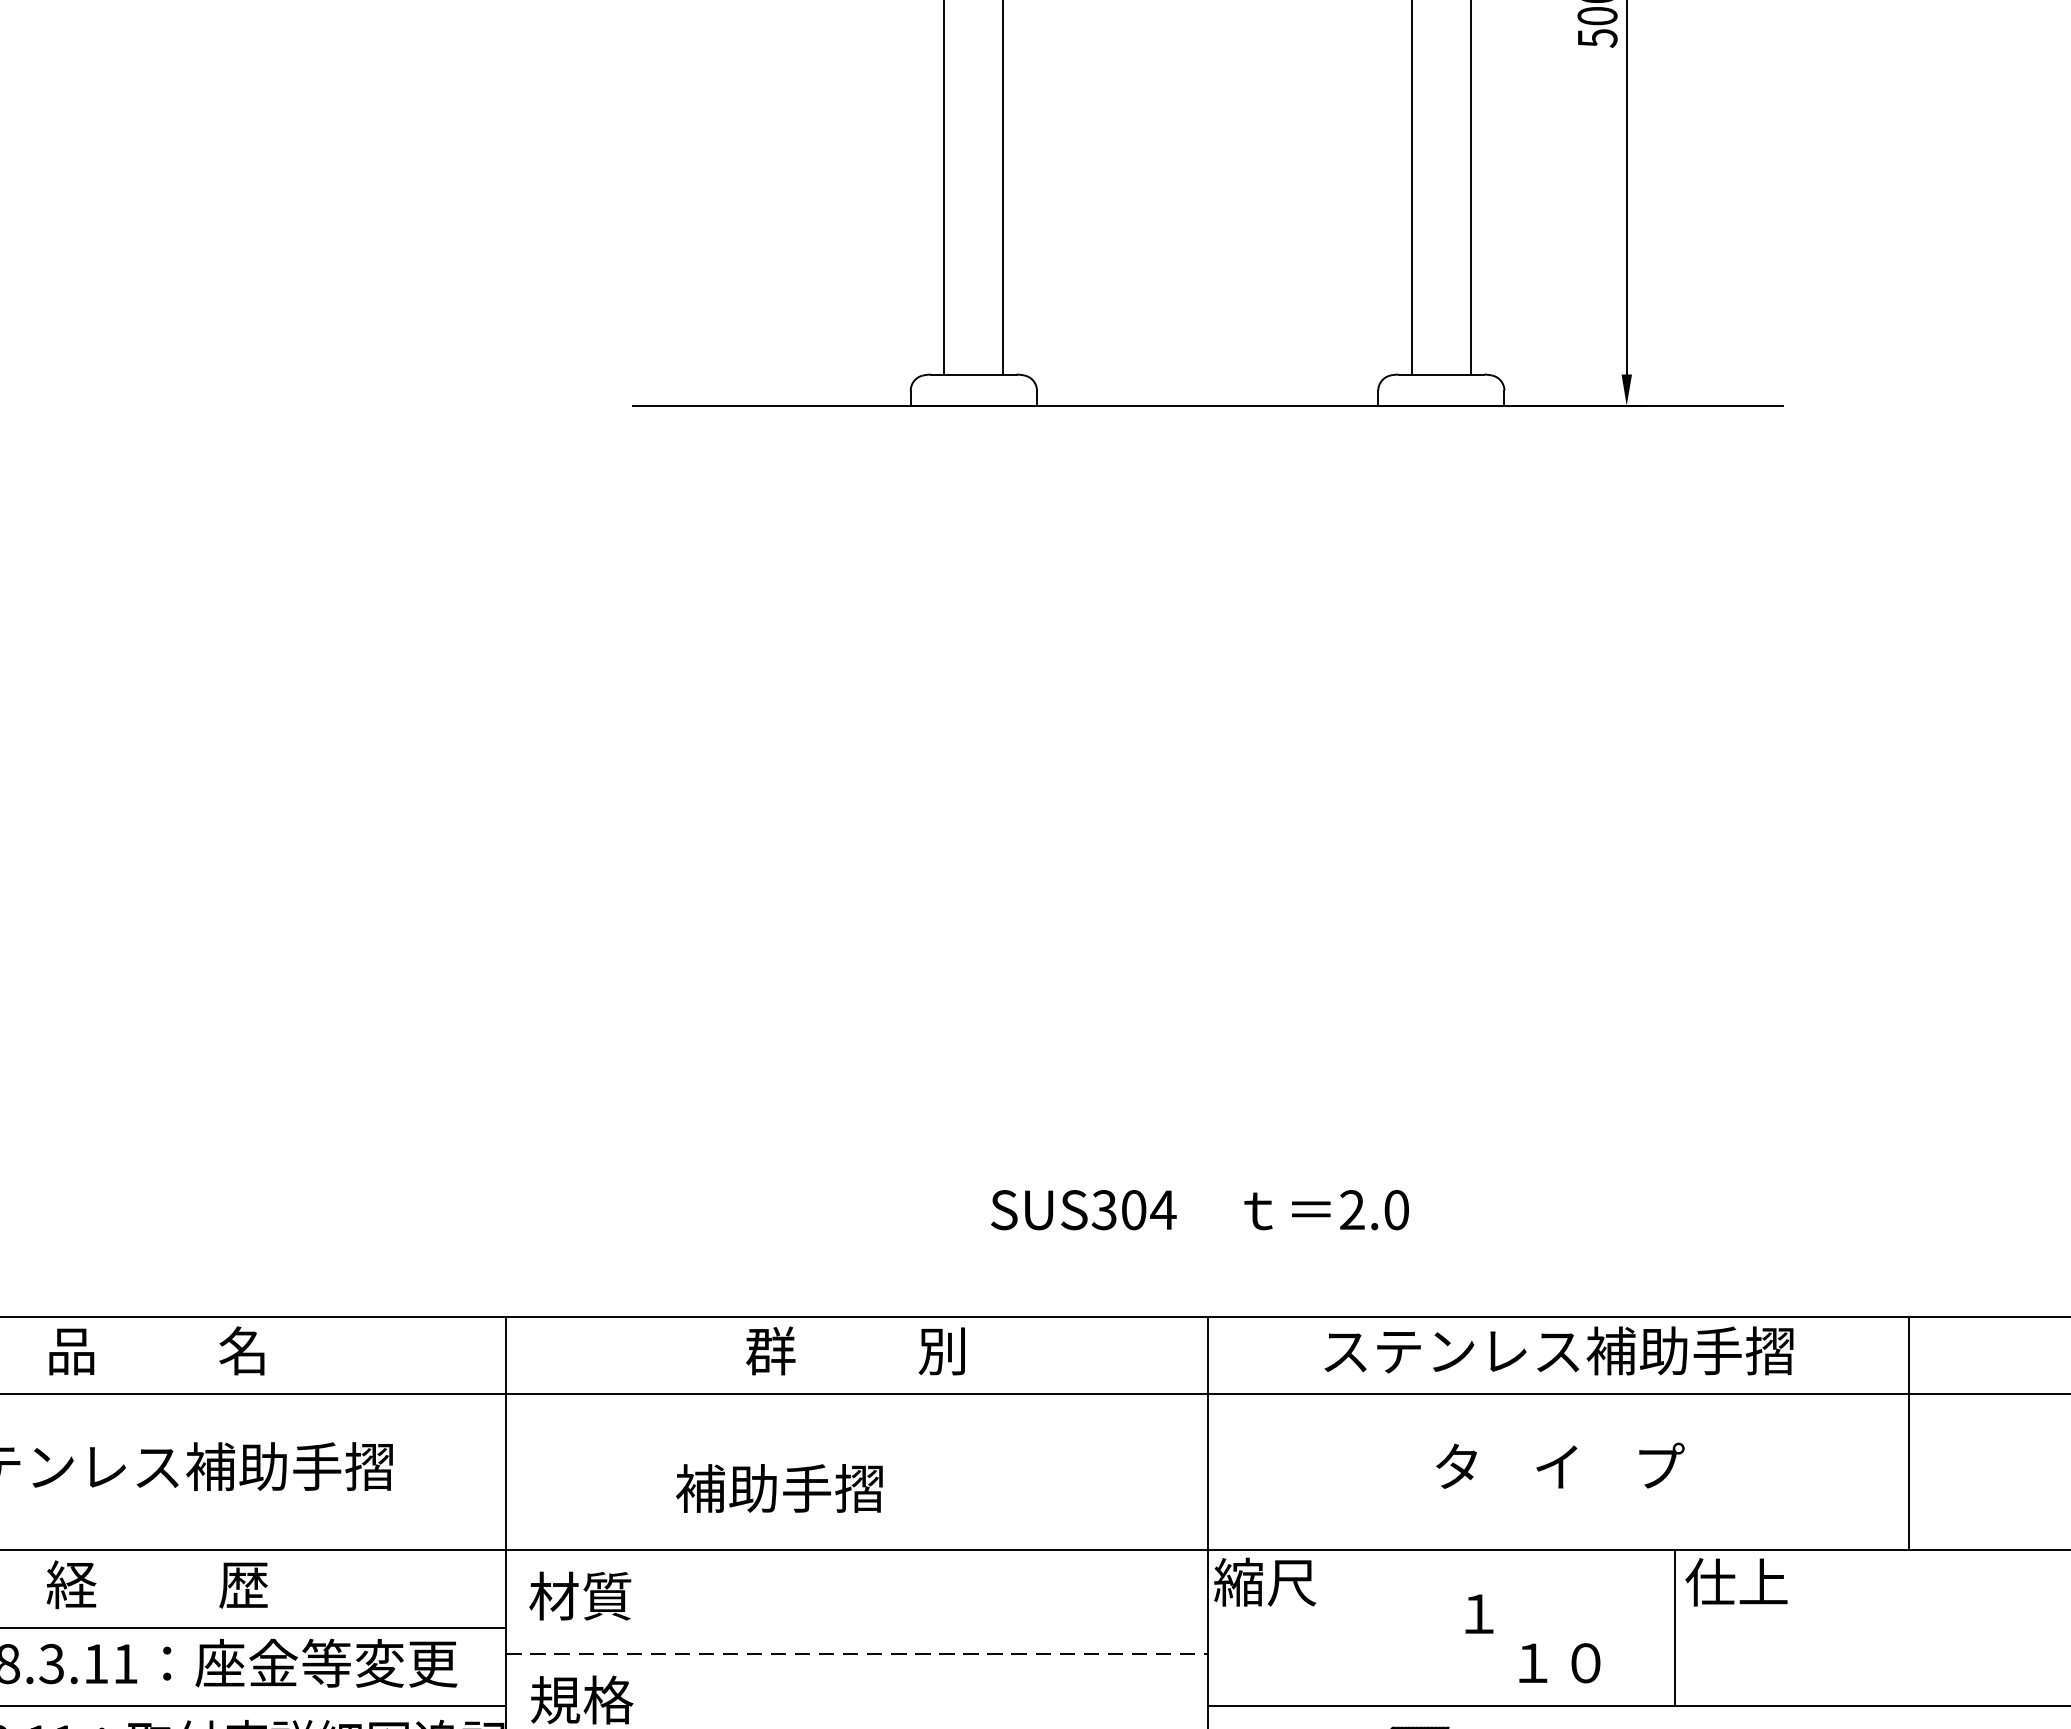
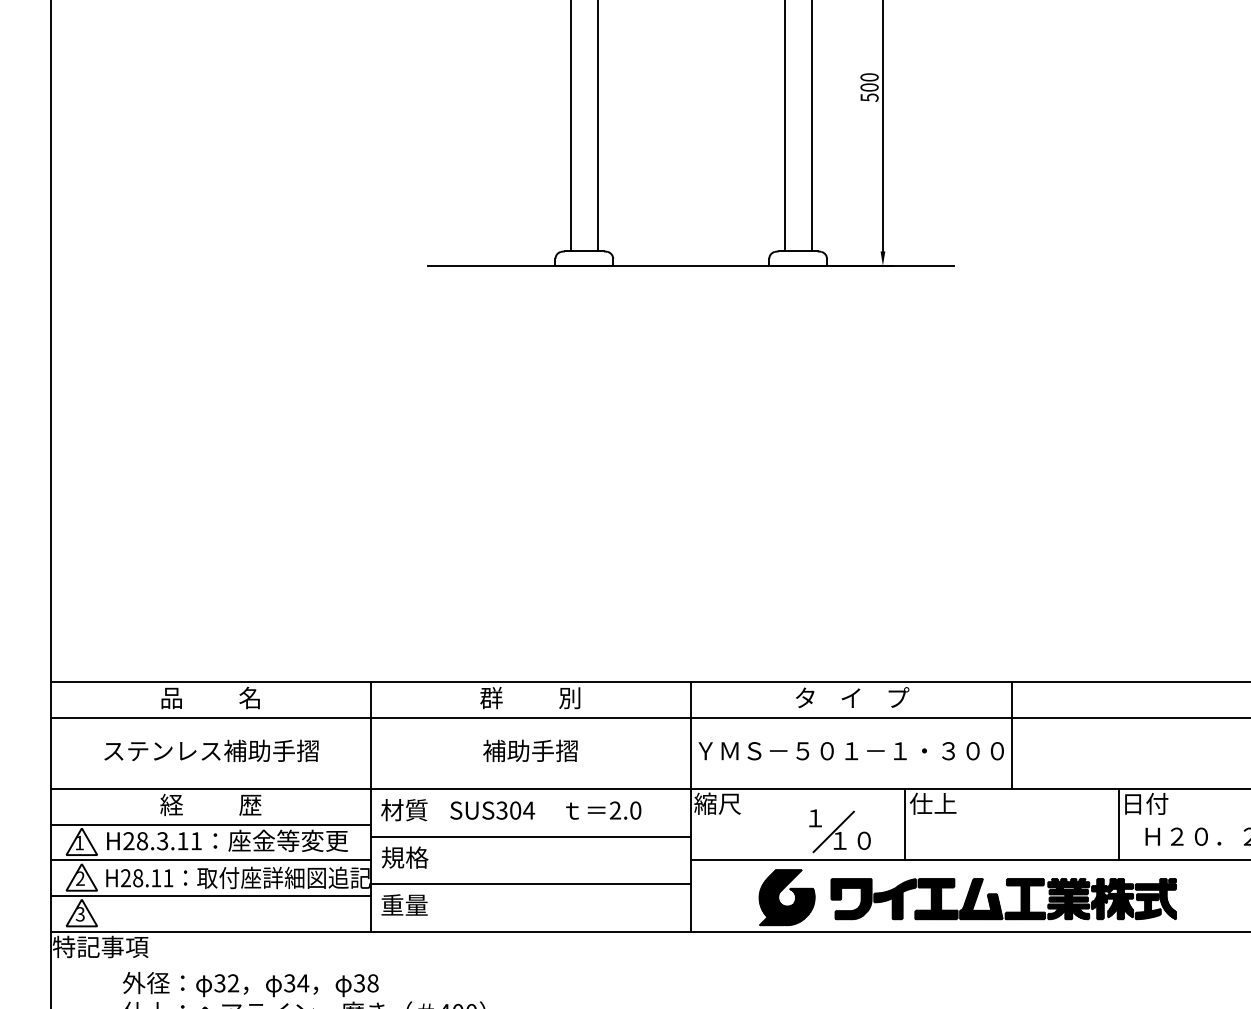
text: (1199, 1209) -> (545, 810), moved
text: (1560, 1349) -> (852, 697), ステンレス補助手摺 -> タ    イ    プ
text: (1555, 1465) -> (850, 750), タ    イ    プ -> ＹＭＳ－５０１－１・３００
text: (779, 1487) -> (530, 750), moved
line: (1518, 1642) -> (833, 831), added
line: (858, 1653) -> (531, 836), dashed -> solid

